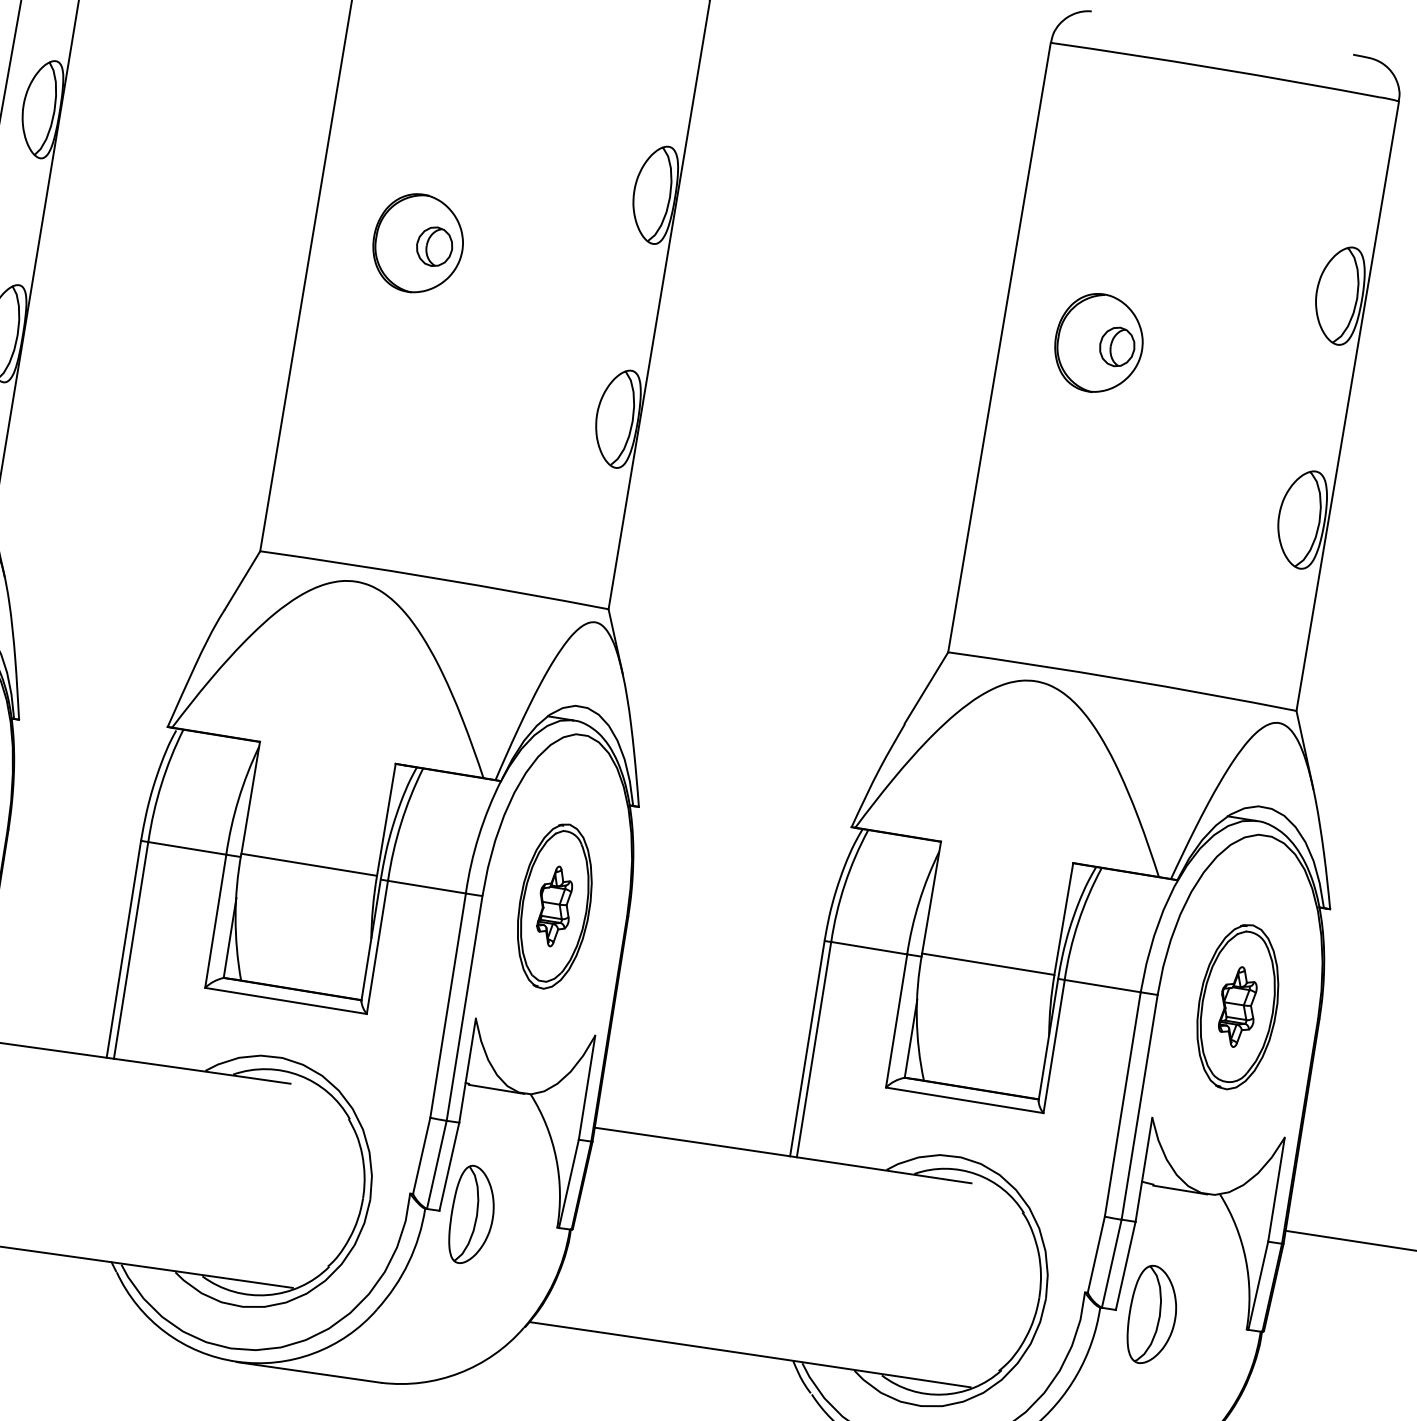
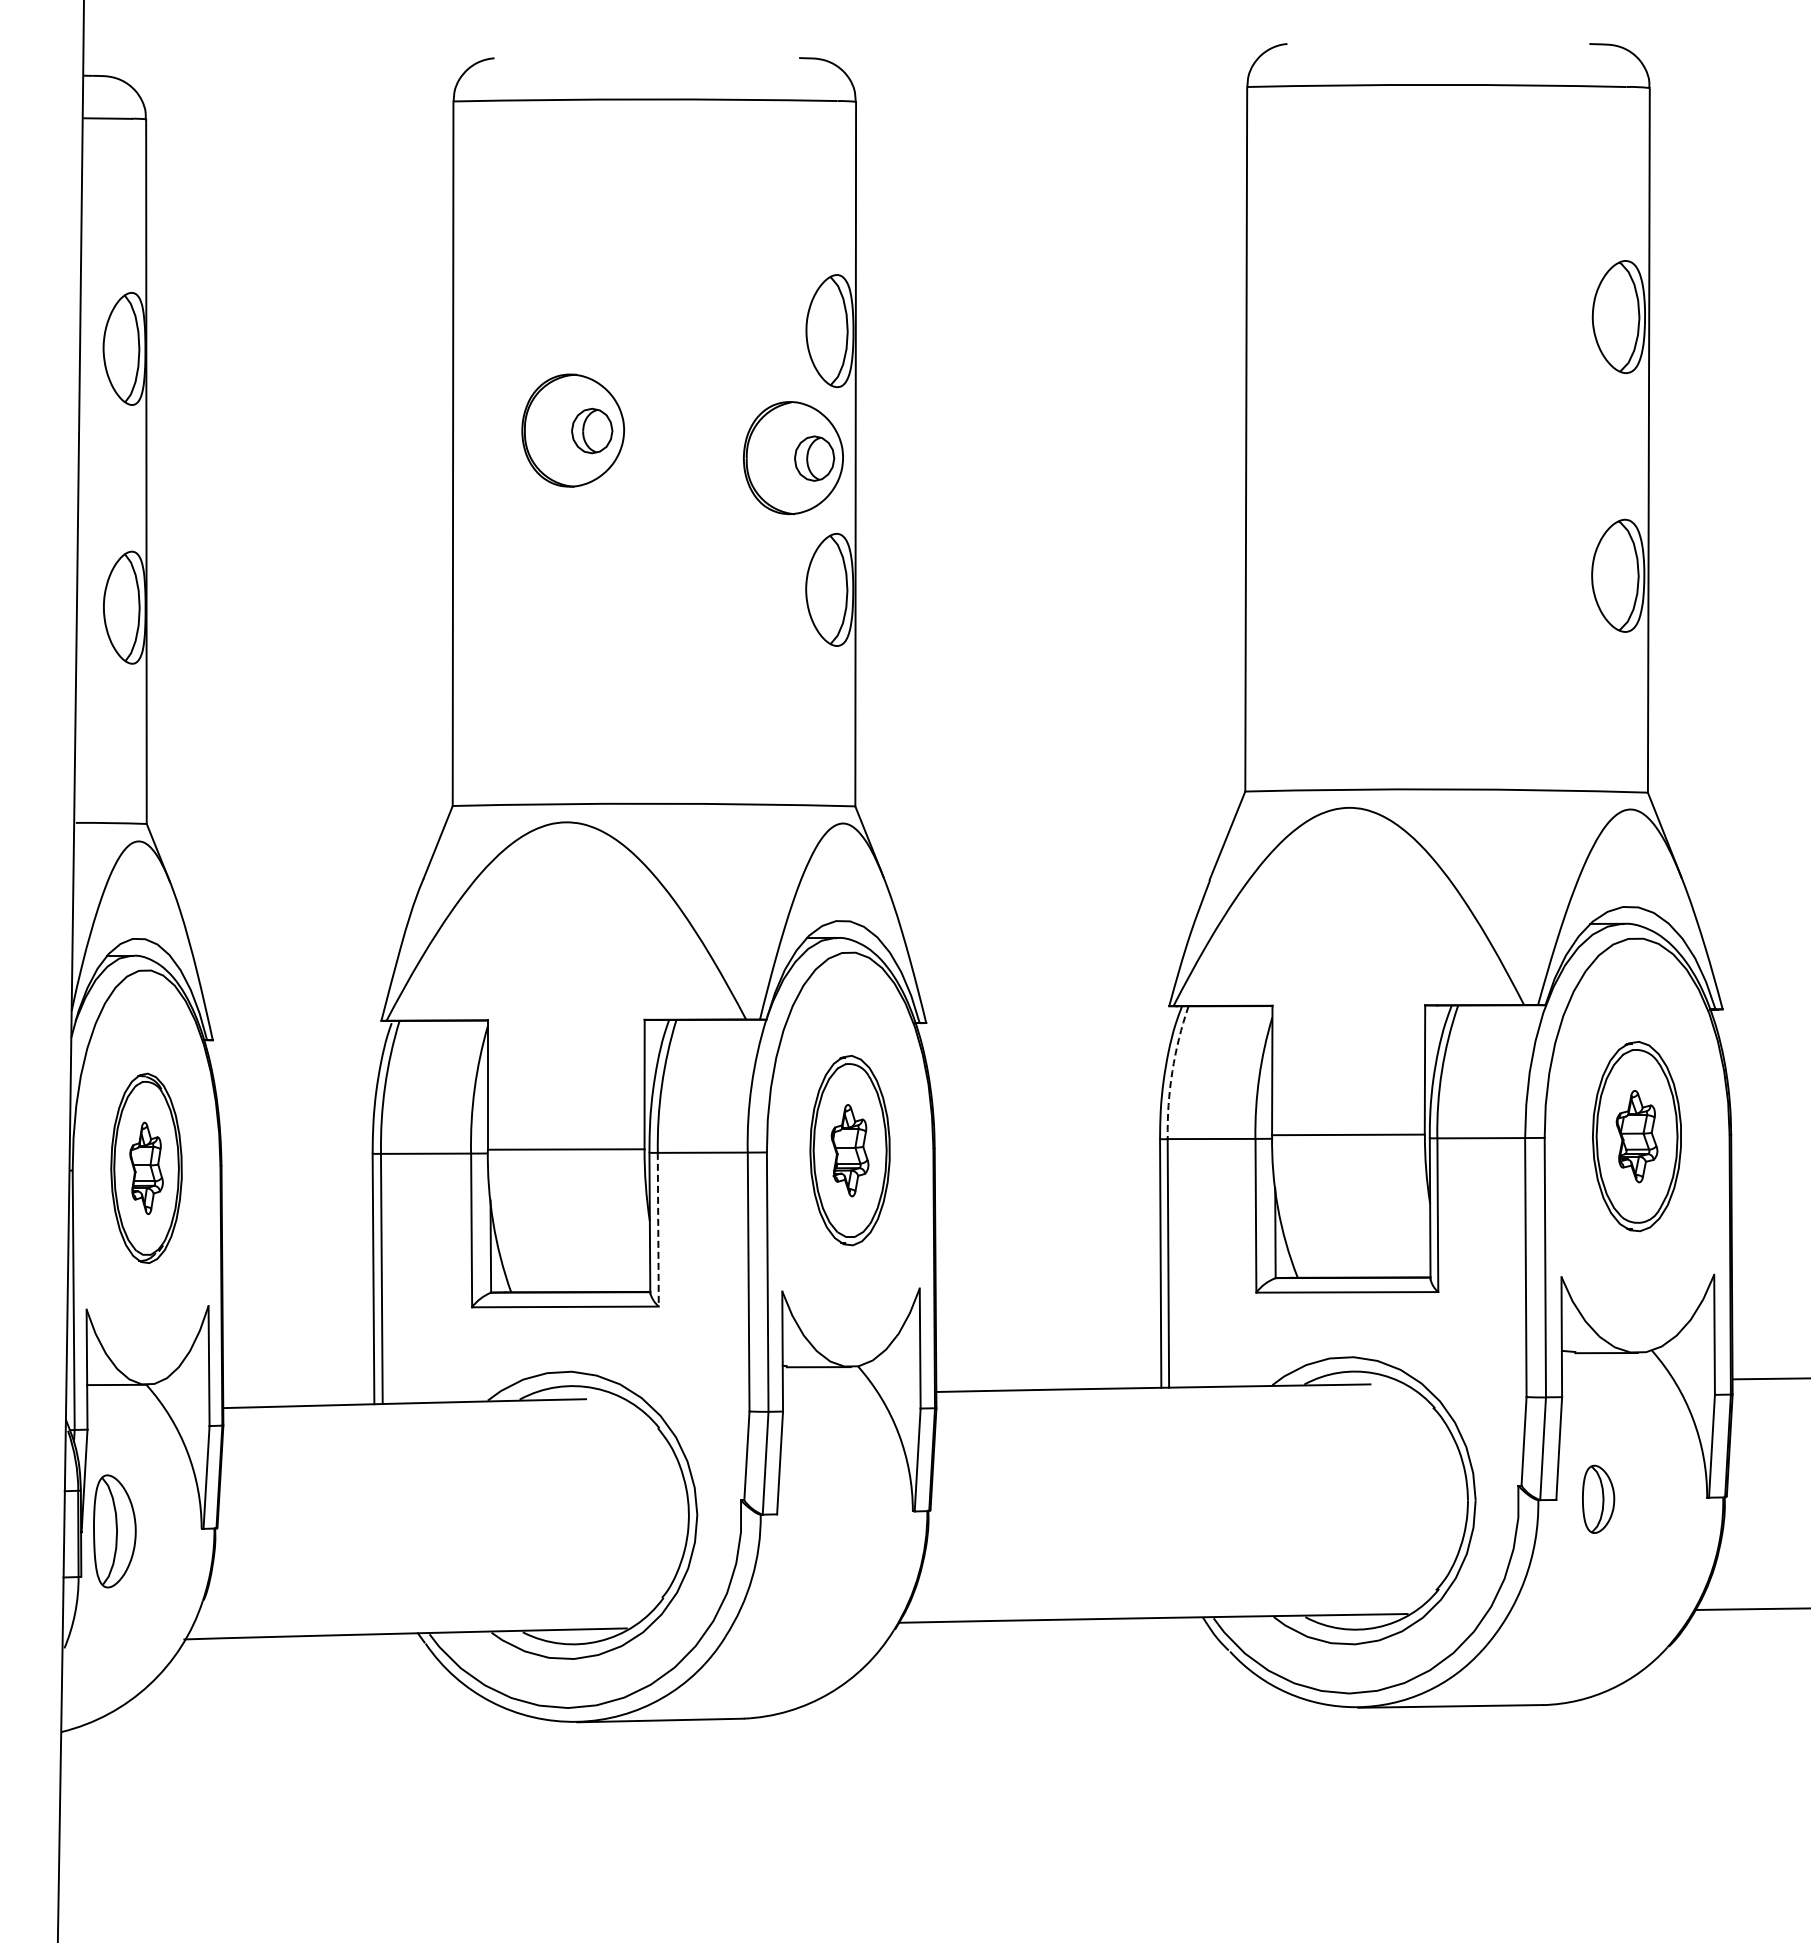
part: (1099, 343) -> (793, 458), moved
arc: (845, 884) -> (1172, 1071), solid -> dashed
line: (377, 947) -> (658, 1229), solid -> dashed
part: (471, 1215) -> (814, 1513), removed
part: (1152, 1315) -> (1598, 1499), size x0.6

